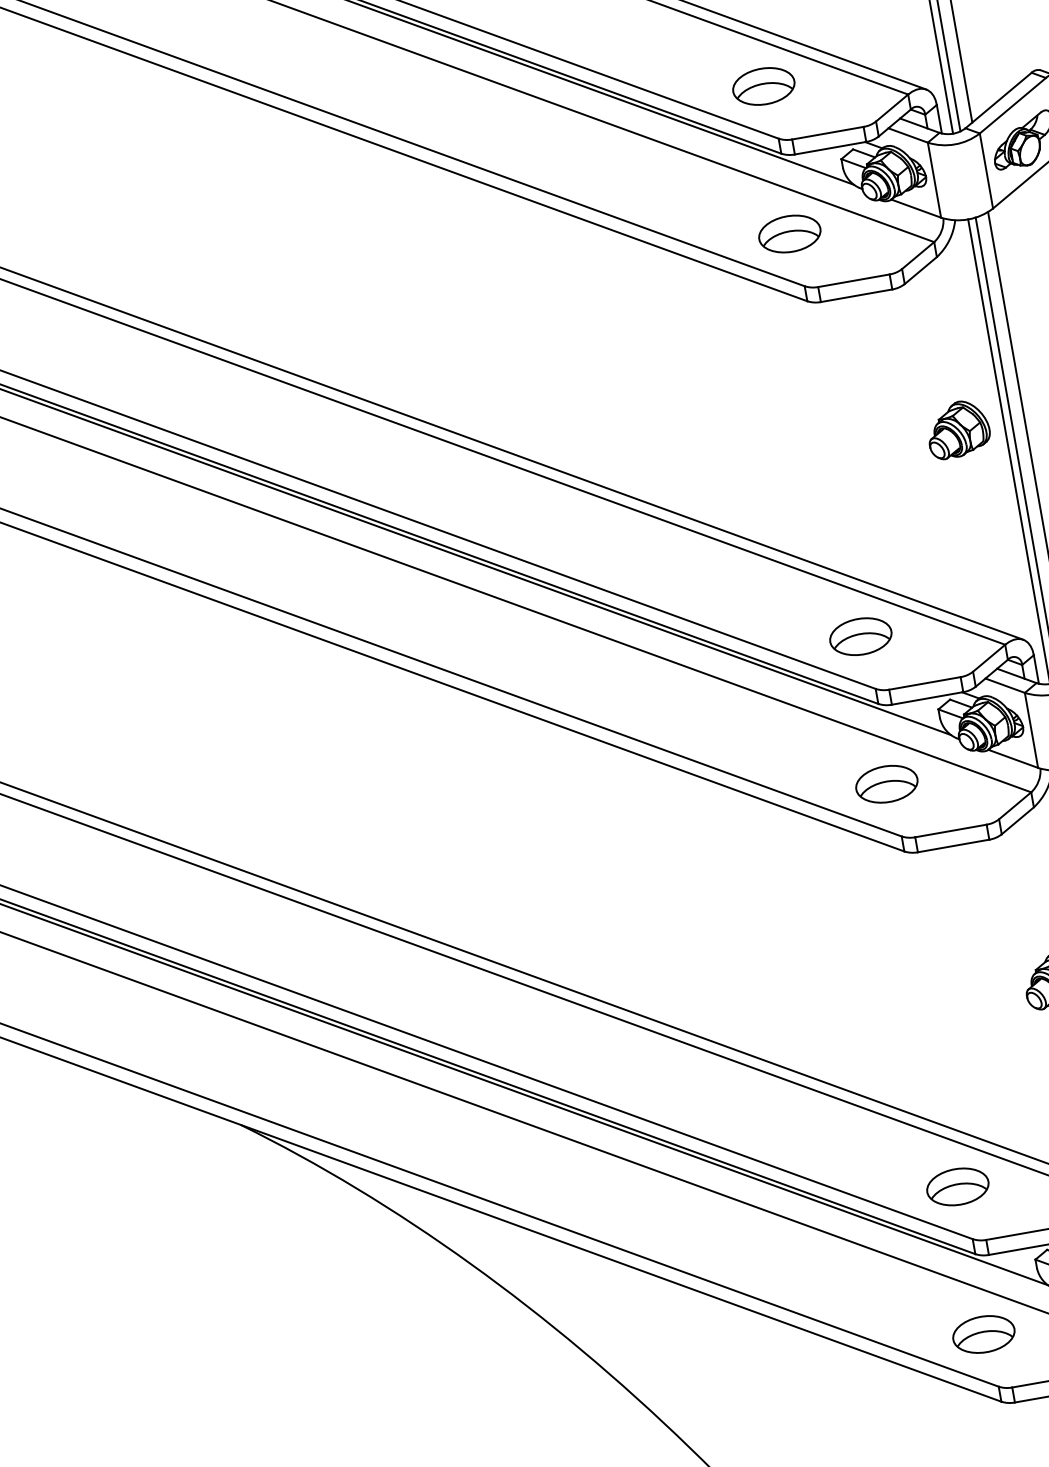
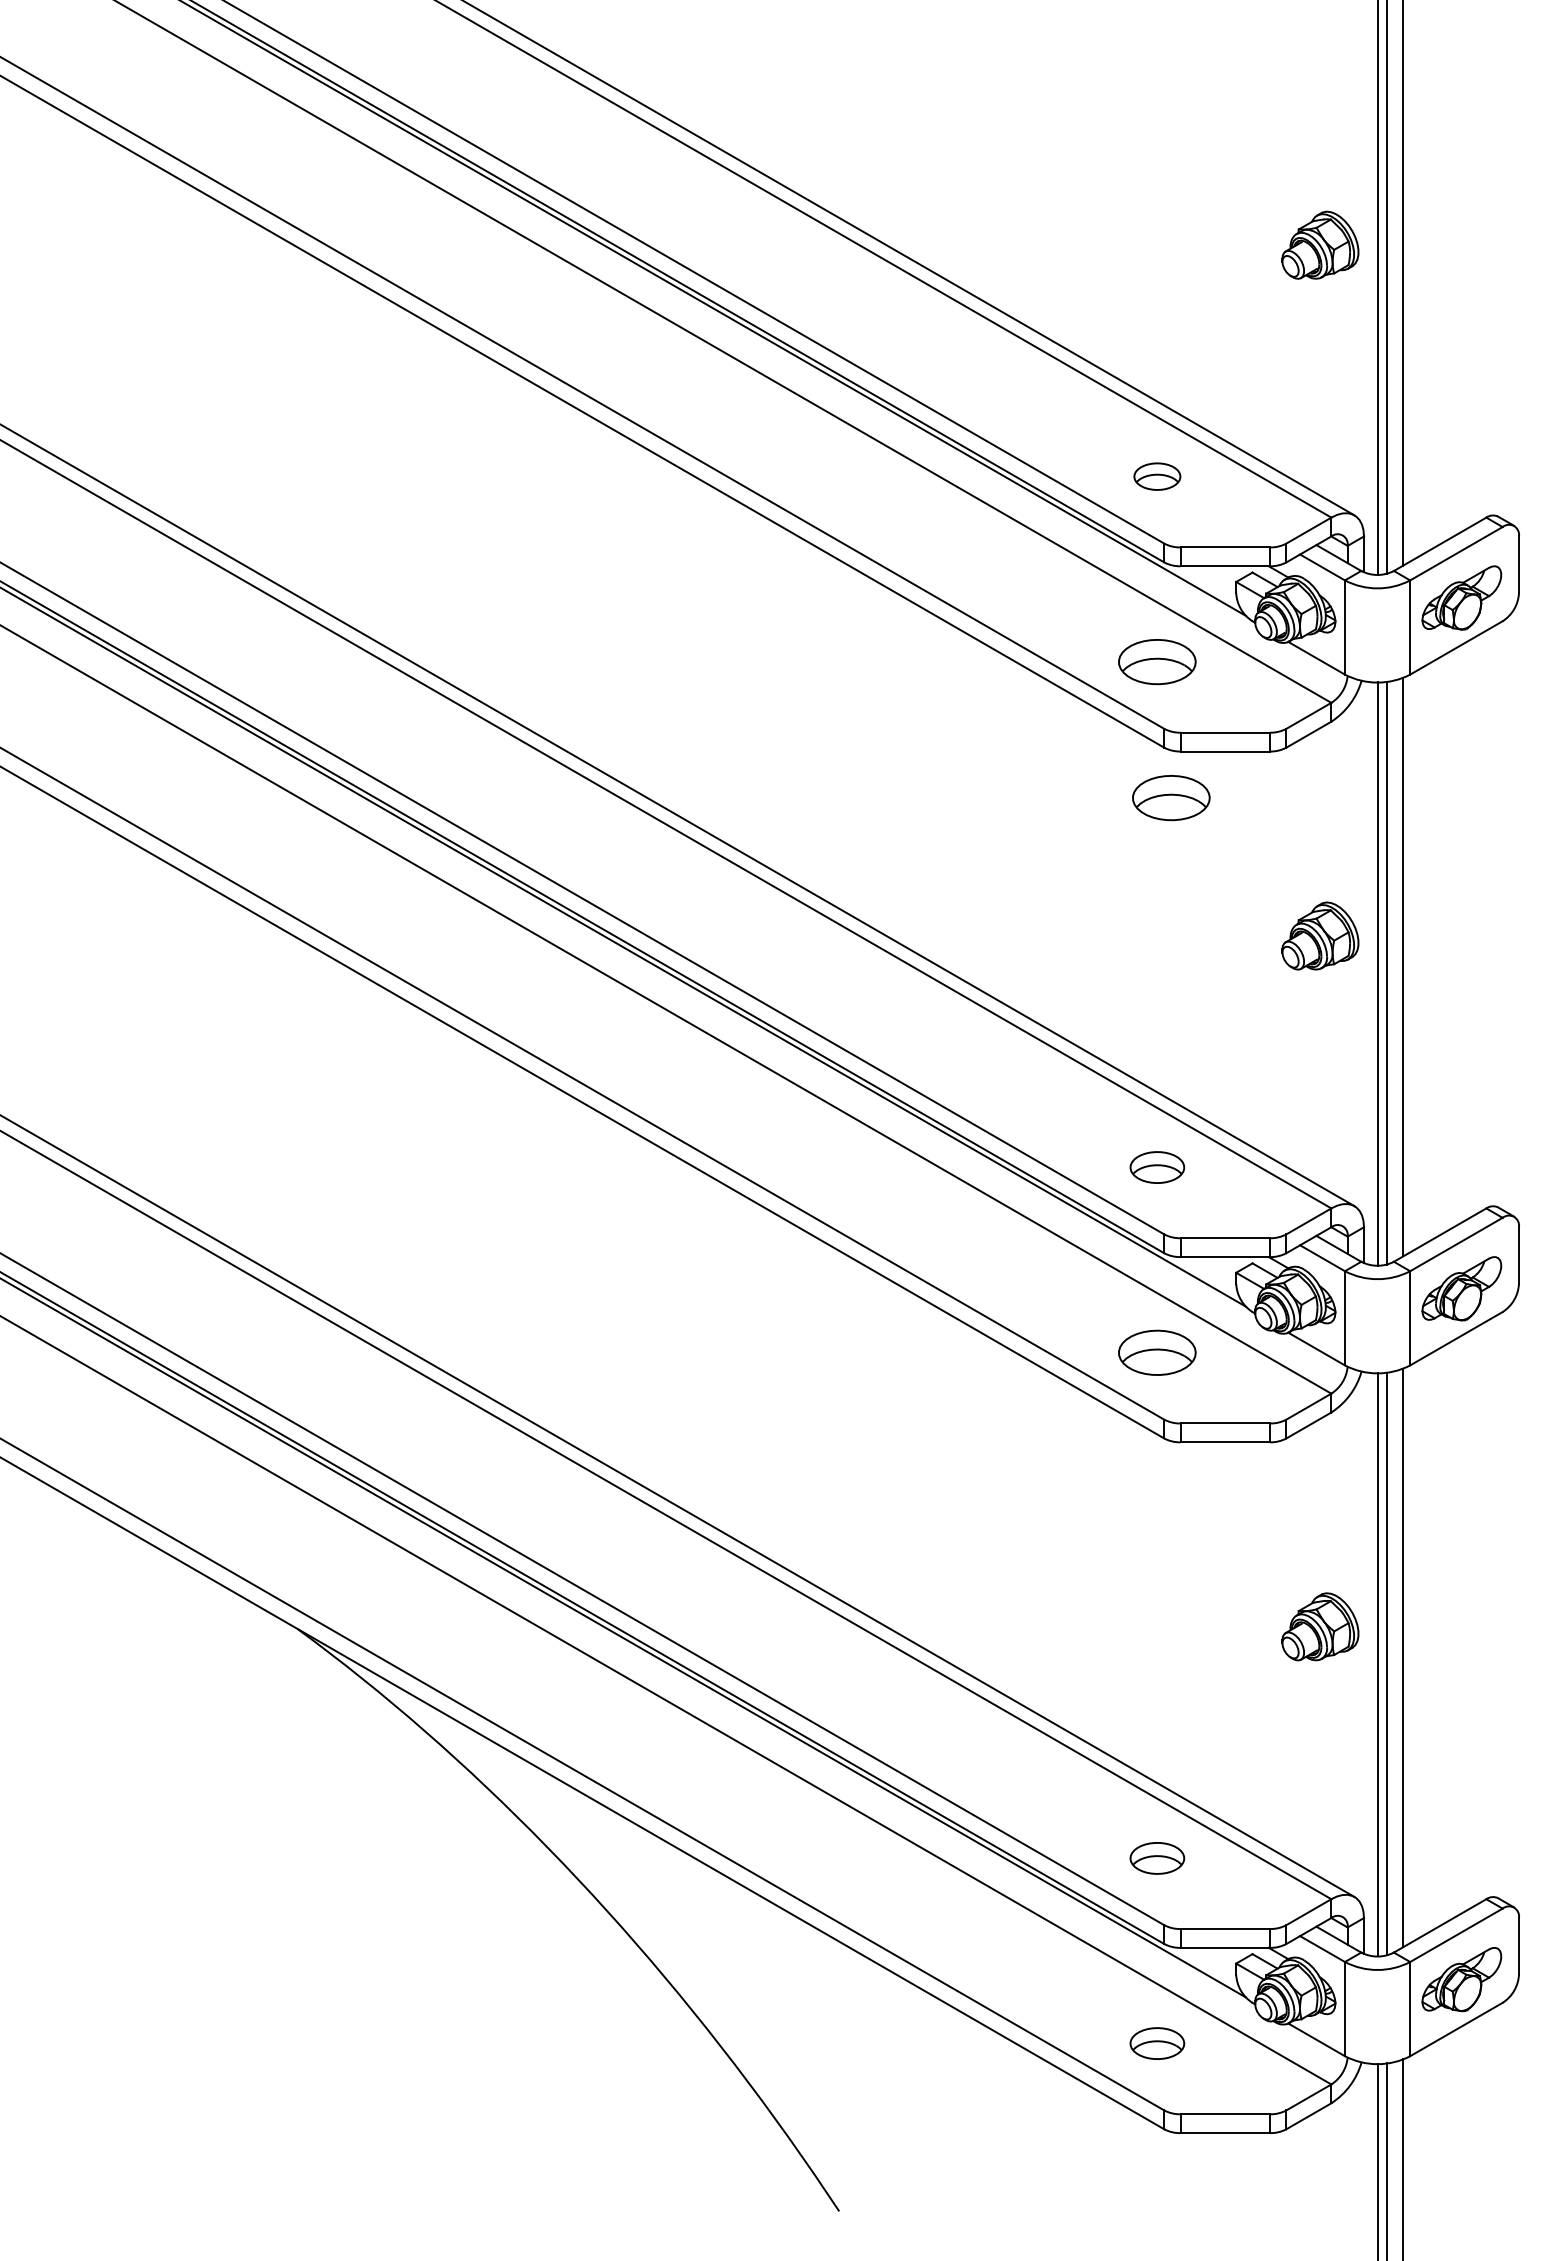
part: (763, 86) -> (1157, 476), size x0.6
part: (820, 340) -> (1171, 798), added
part: (860, 636) -> (1157, 1167), size x0.7
part: (958, 1187) -> (1157, 1858), size x0.7
part: (984, 1334) -> (1157, 2043), size x0.7

